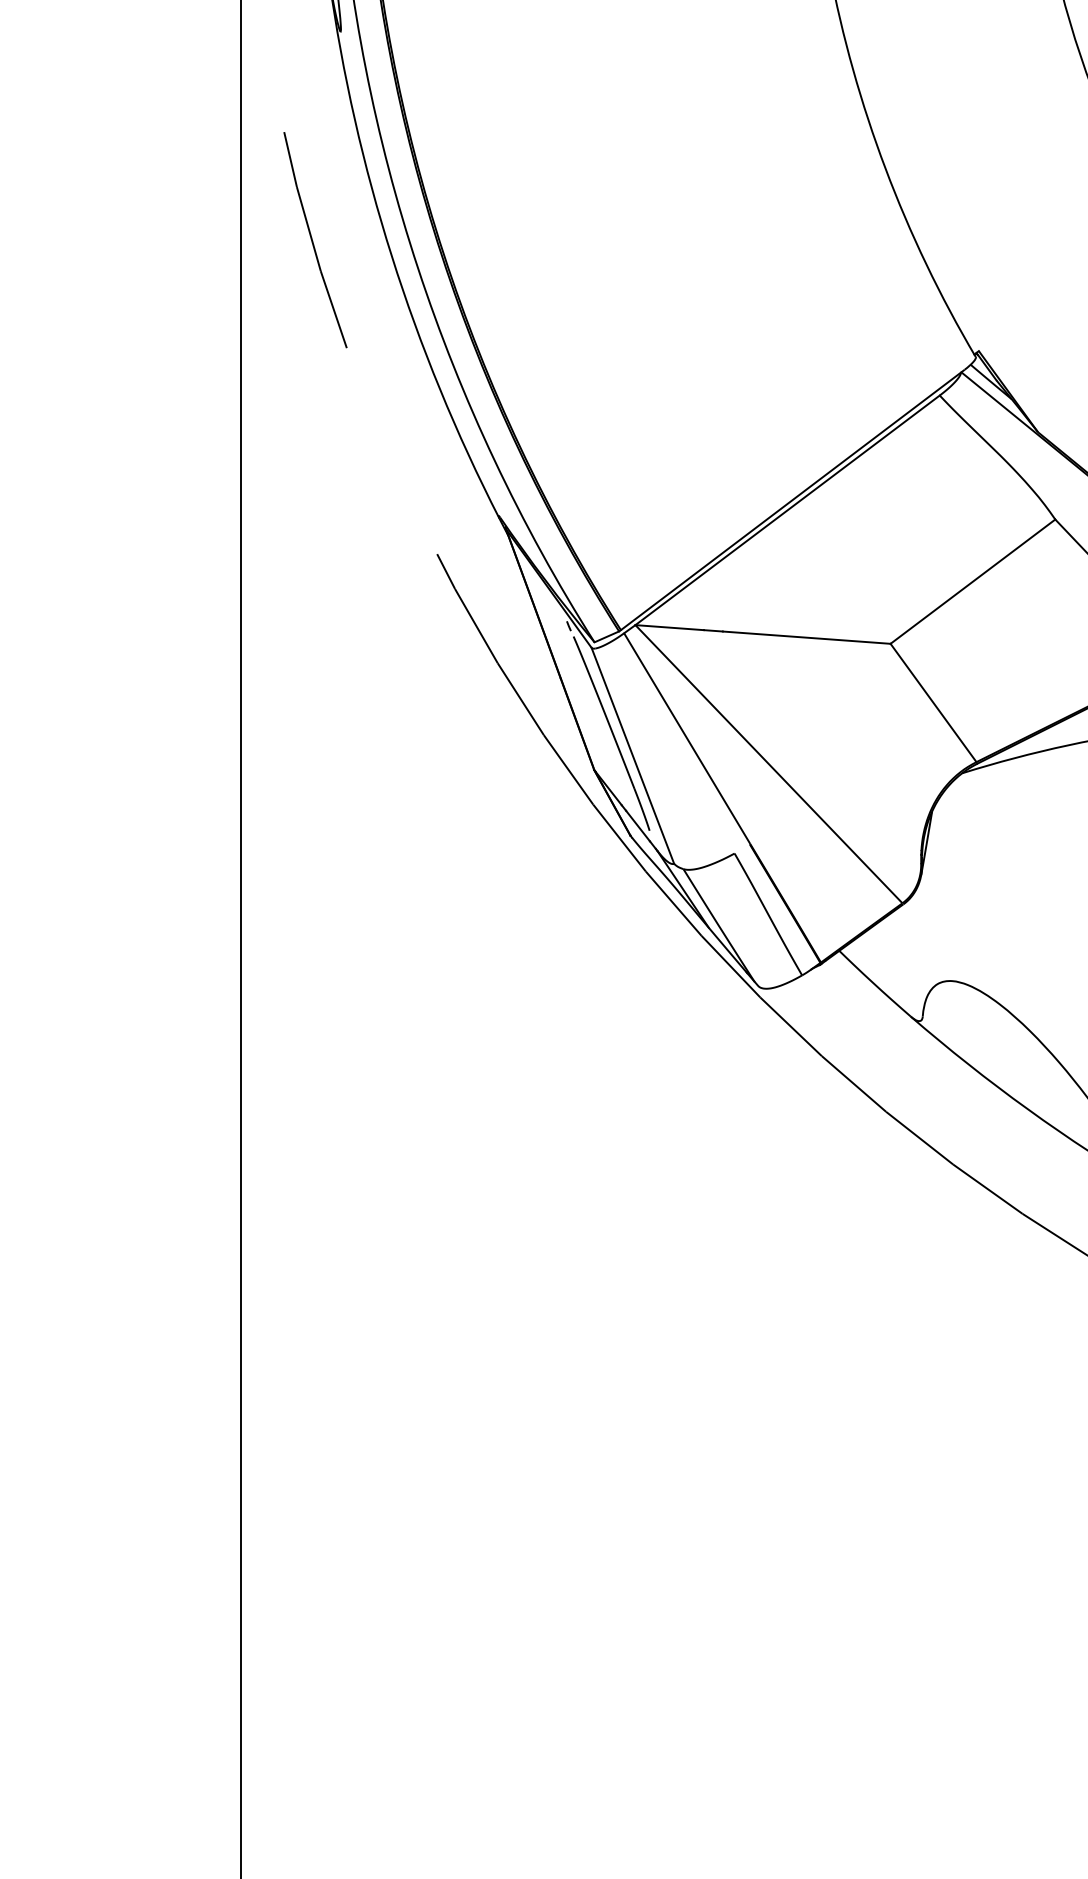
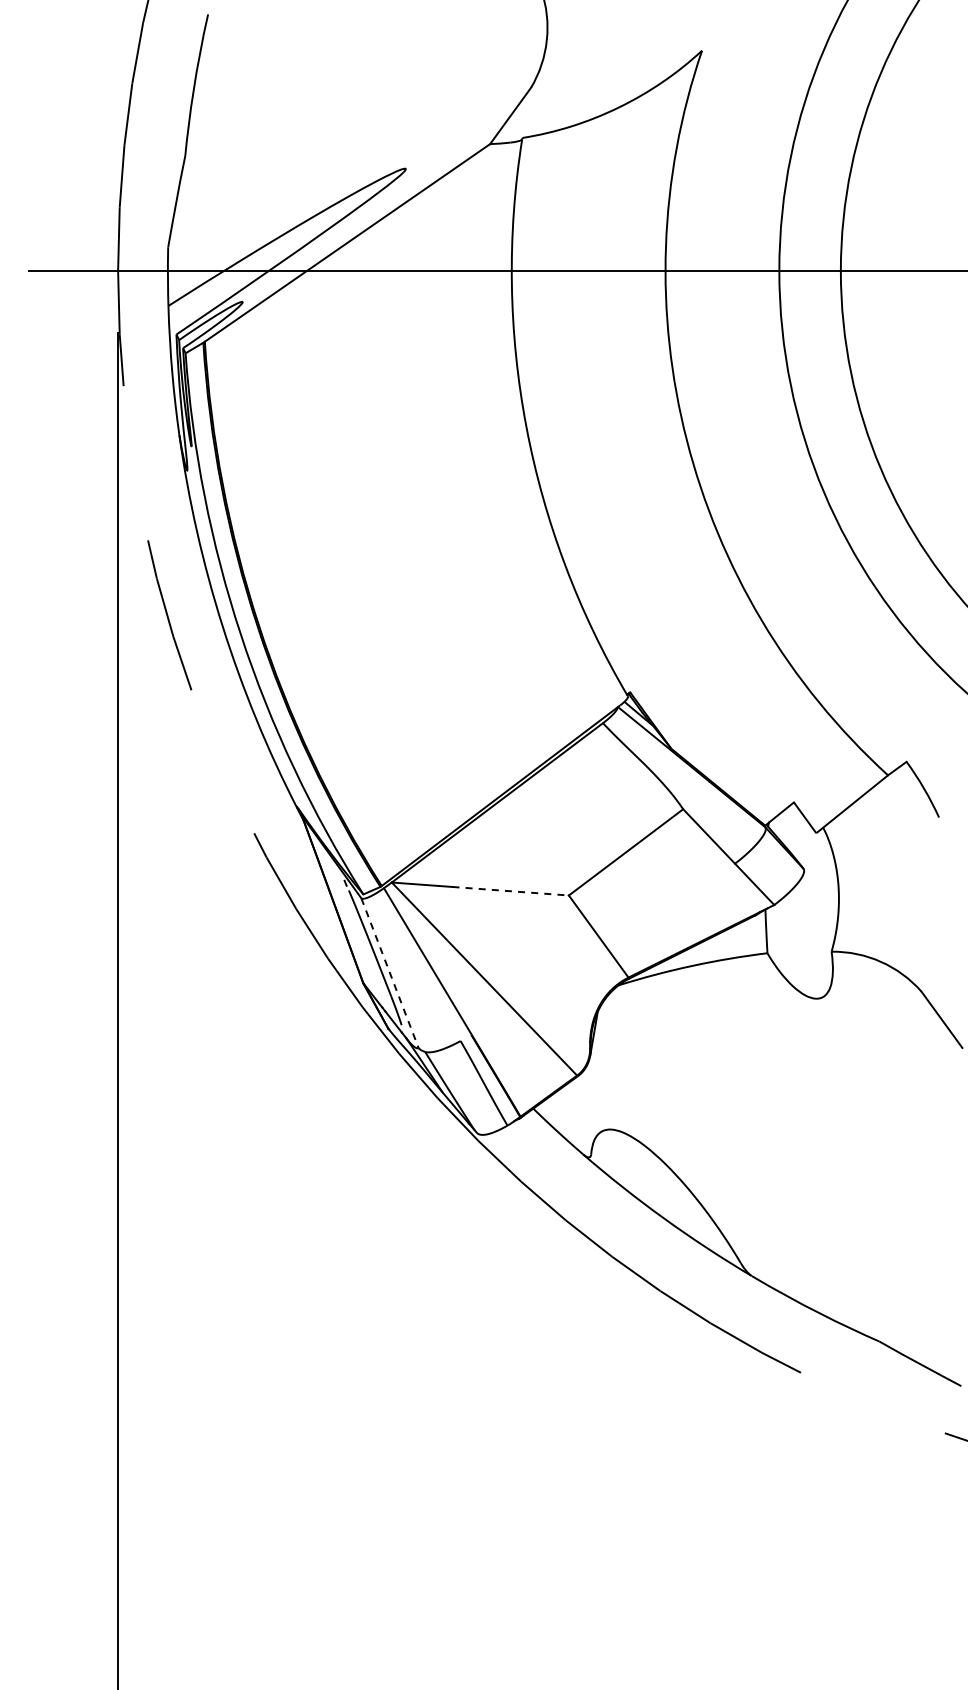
line: (807, 638) -> (511, 891), solid -> dashed
line: (633, 756) -> (390, 973), solid -> dashed

